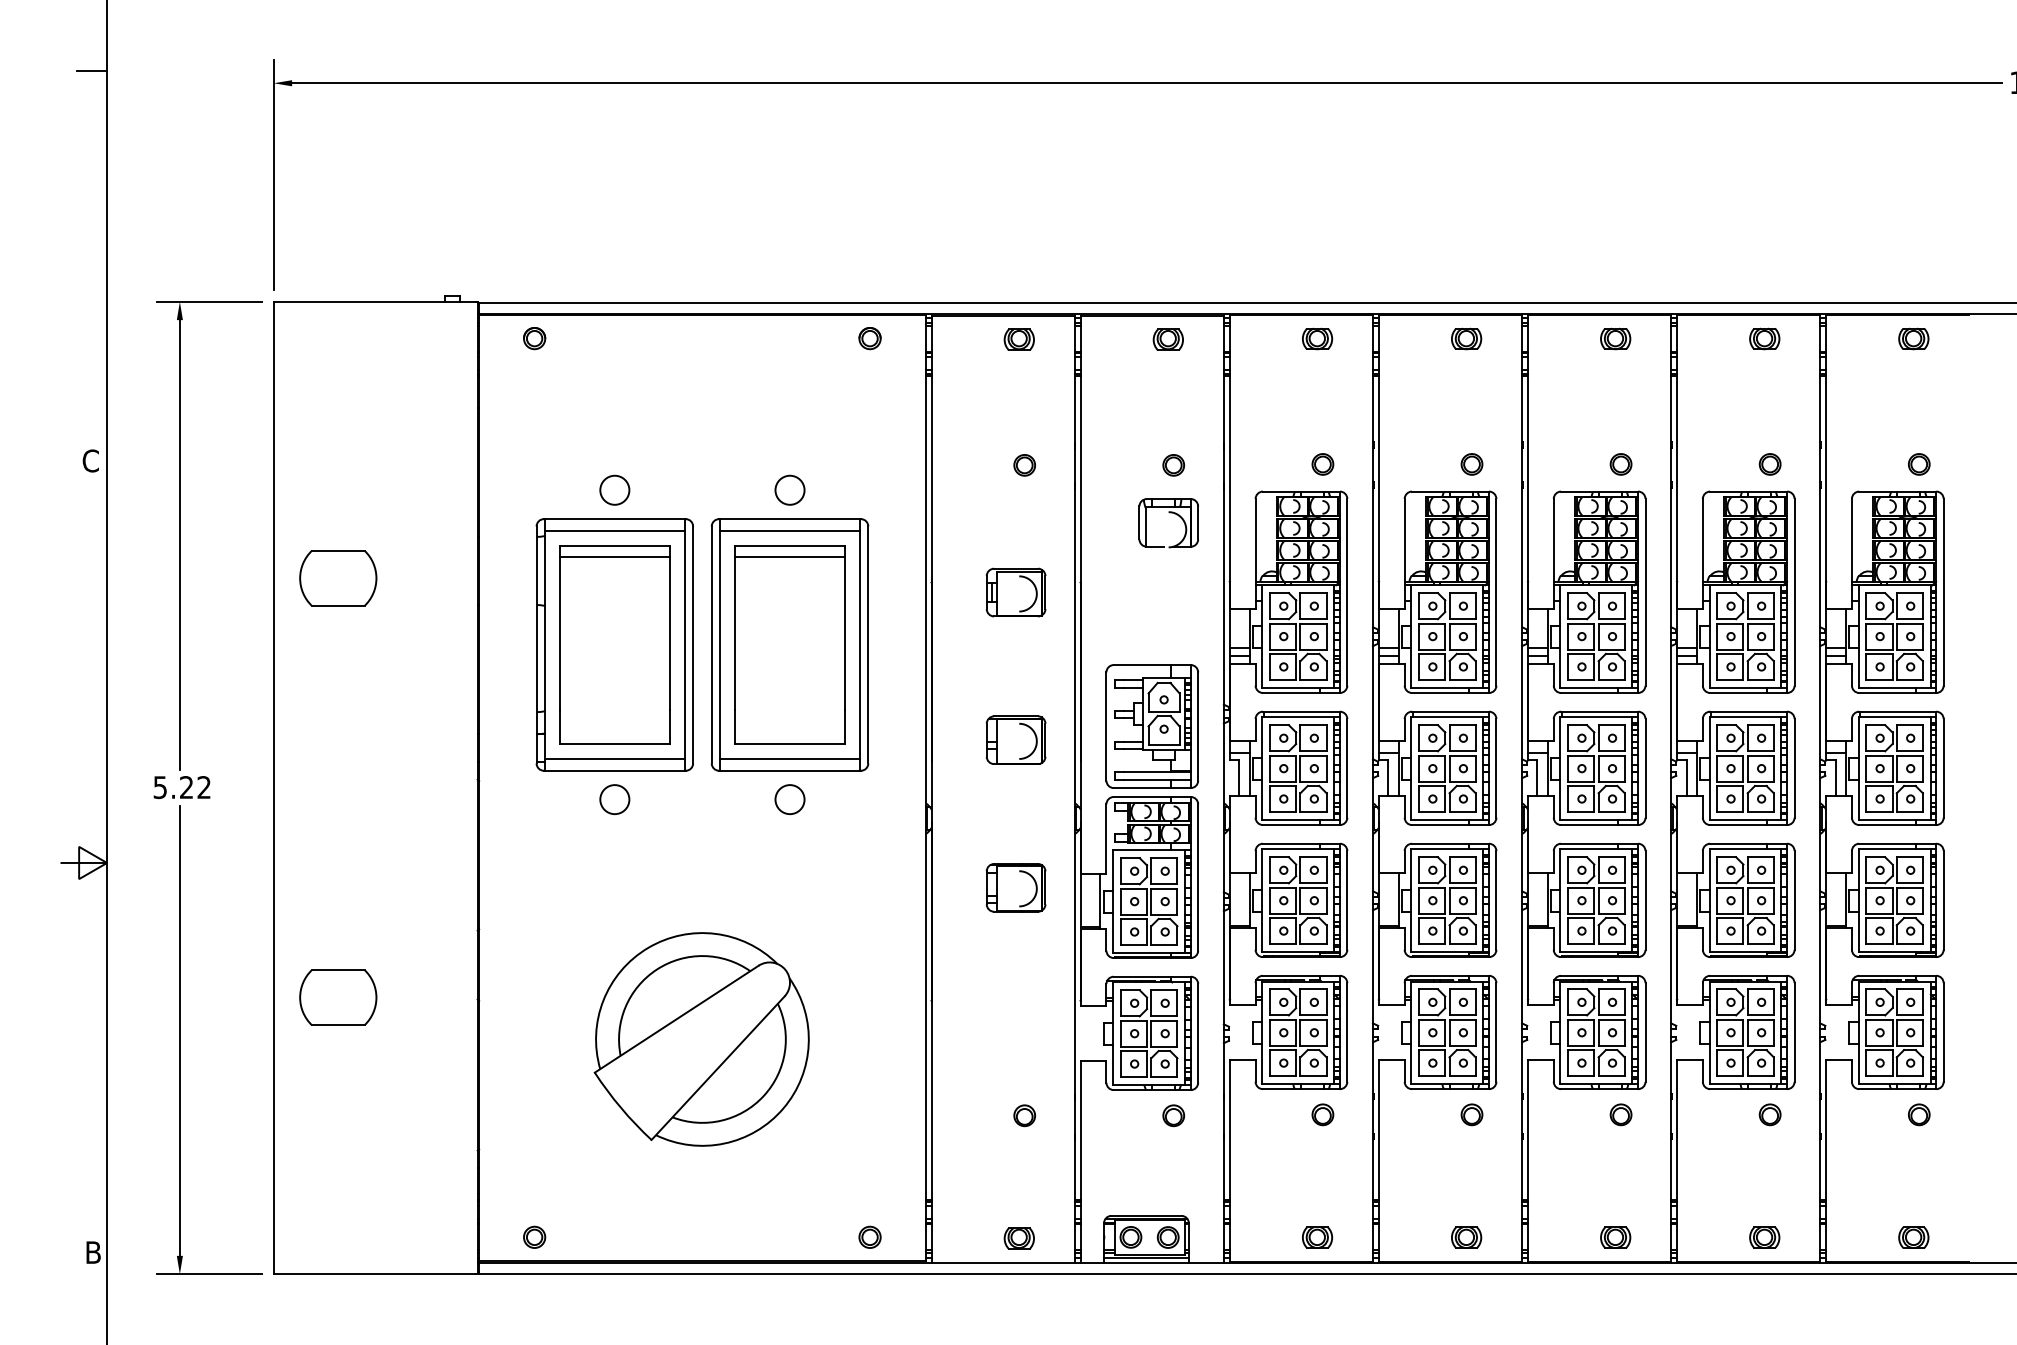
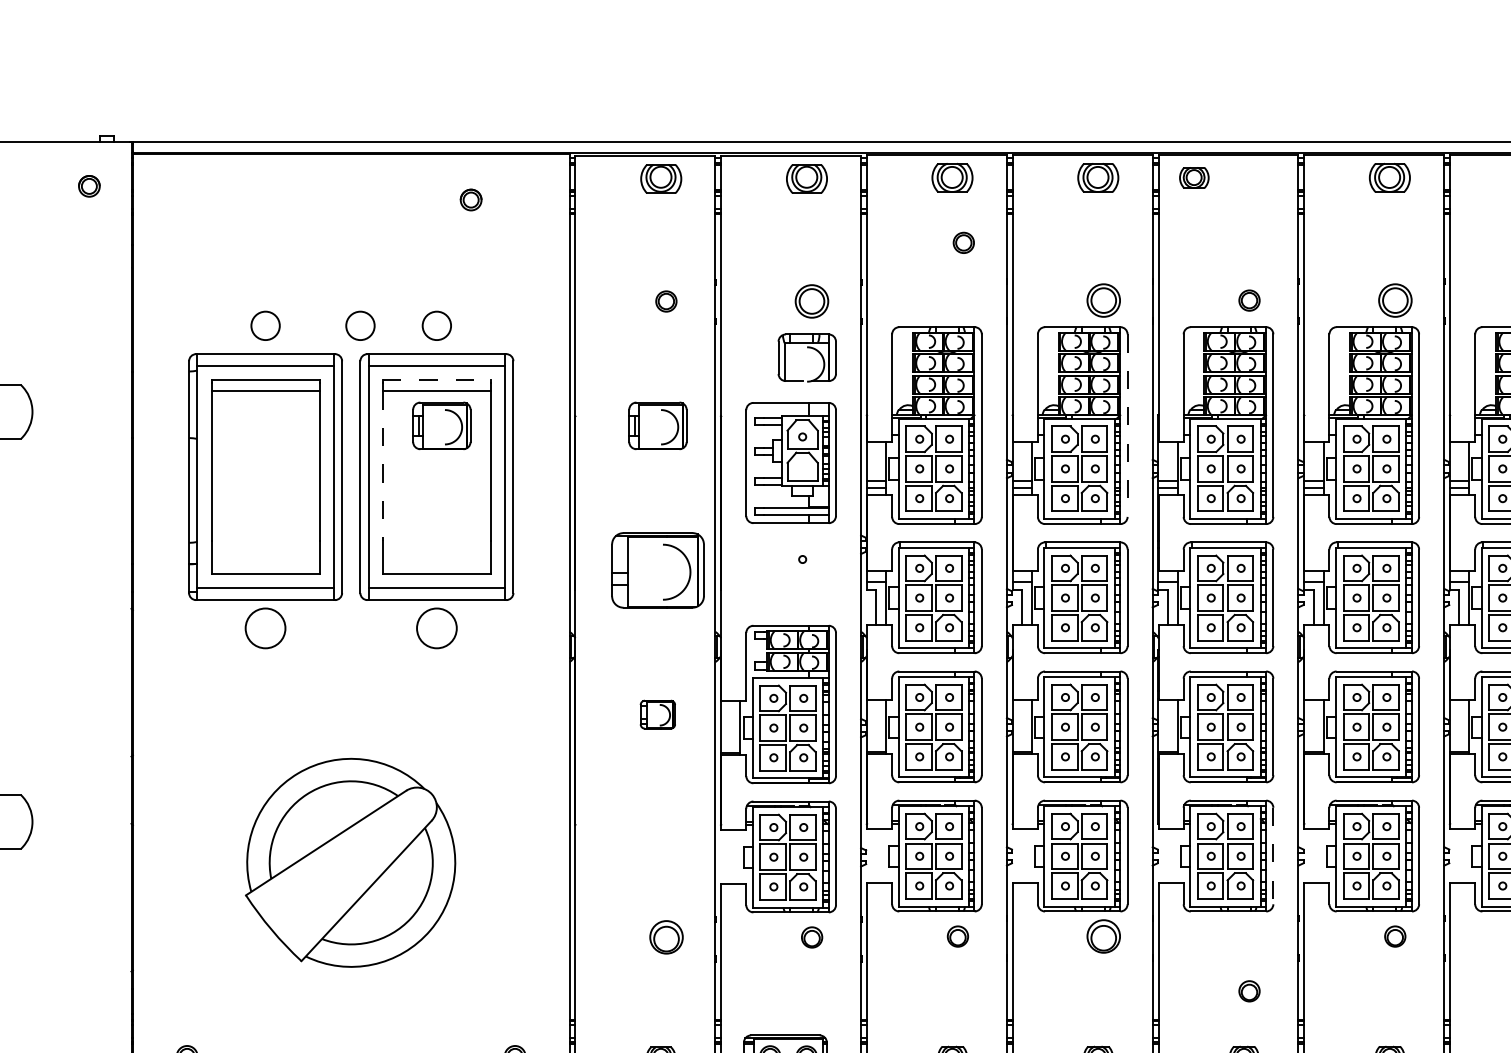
part: (534, 338) -> (89, 186), moved
part: (869, 338) -> (470, 199), moved
part: (1317, 338) -> (952, 177), size x1.4
part: (1466, 338) -> (1098, 177), size x1.4
part: (1615, 338) -> (1194, 177), moved
part: (1764, 338) -> (1389, 177), size x1.4
part: (1018, 339) -> (660, 178), size x1.4
part: (1167, 339) -> (805, 178), size x1.4
part: (1322, 464) -> (963, 242), moved
part: (1471, 464) -> (1103, 300), size x1.6
part: (1769, 464) -> (1394, 300), size x1.6
part: (1173, 465) -> (811, 301), size x1.6
circle: (711, 489) -> (360, 325), added
line: (790, 545) -> (437, 379), solid -> dashed
part: (794, 592) -> (441, 425), added
line: (1496, 592) -> (1127, 425), solid -> dashed
line: (734, 634) -> (382, 466), solid -> dashed
part: (1151, 726) -> (790, 462), moved
part: (1015, 739) -> (657, 569), size x1.6
circle: (614, 799) -> (265, 628), size x1.4
circle: (789, 799) -> (436, 628), size x1.4
part: (1015, 887) -> (657, 714), size x0.6
line: (1645, 1032) -> (1273, 856), solid -> dashed
part: (1471, 1114) -> (1103, 936), size x1.6
part: (1620, 1114) -> (1248, 991), moved
part: (1024, 1115) -> (666, 937), size x1.6

